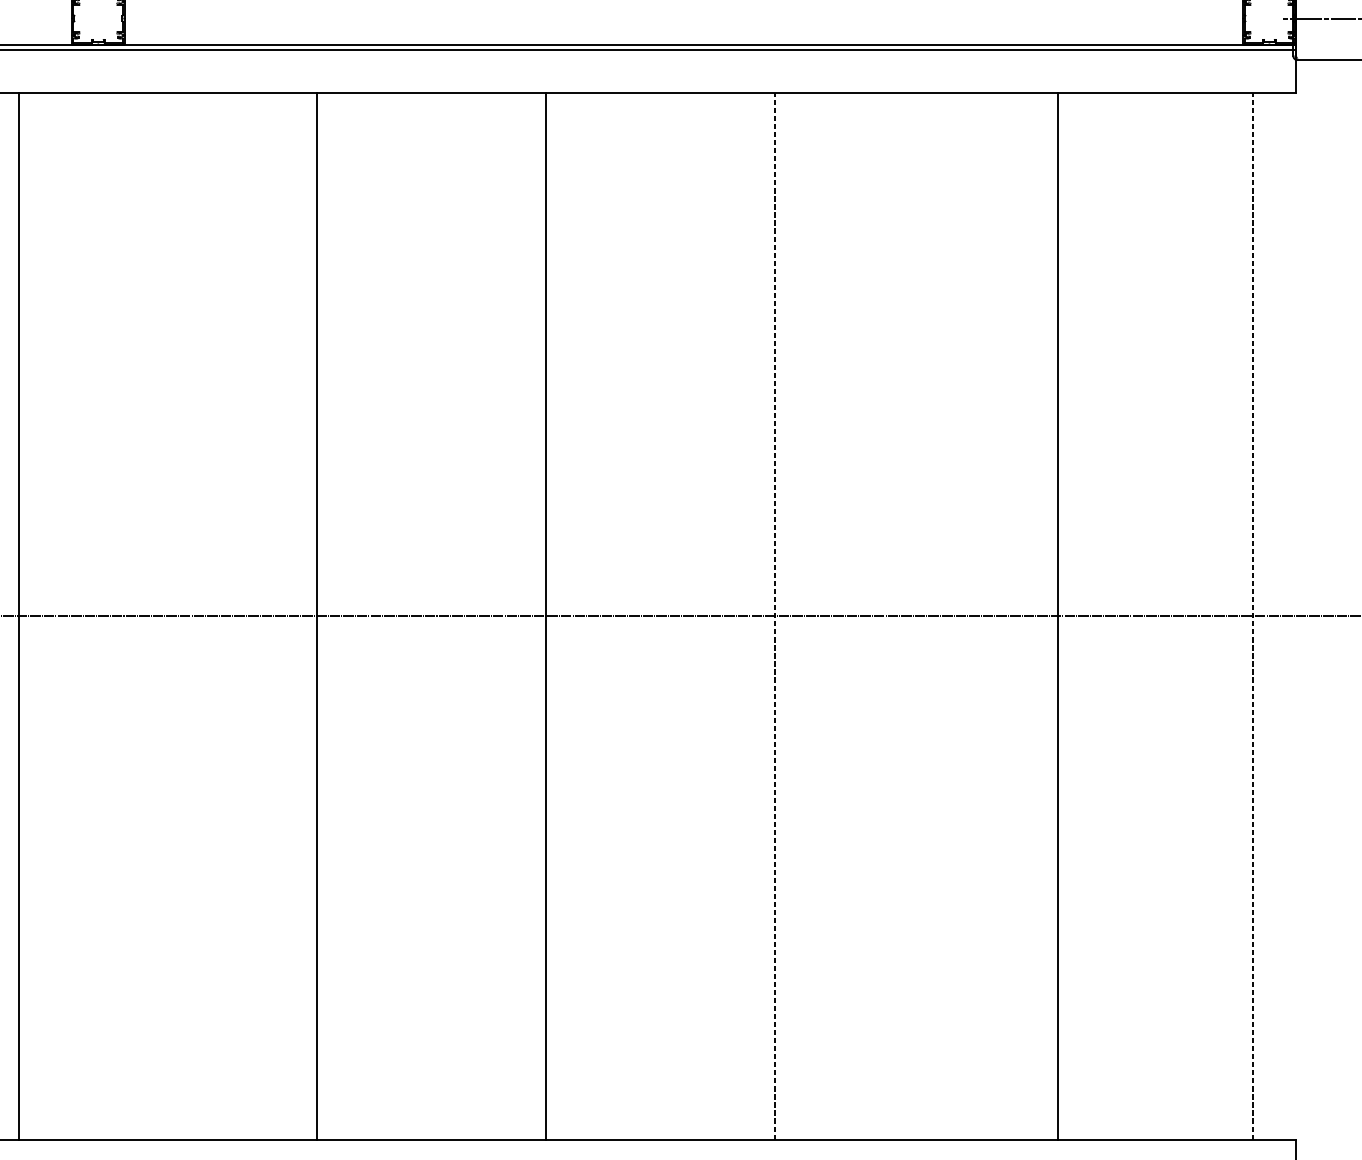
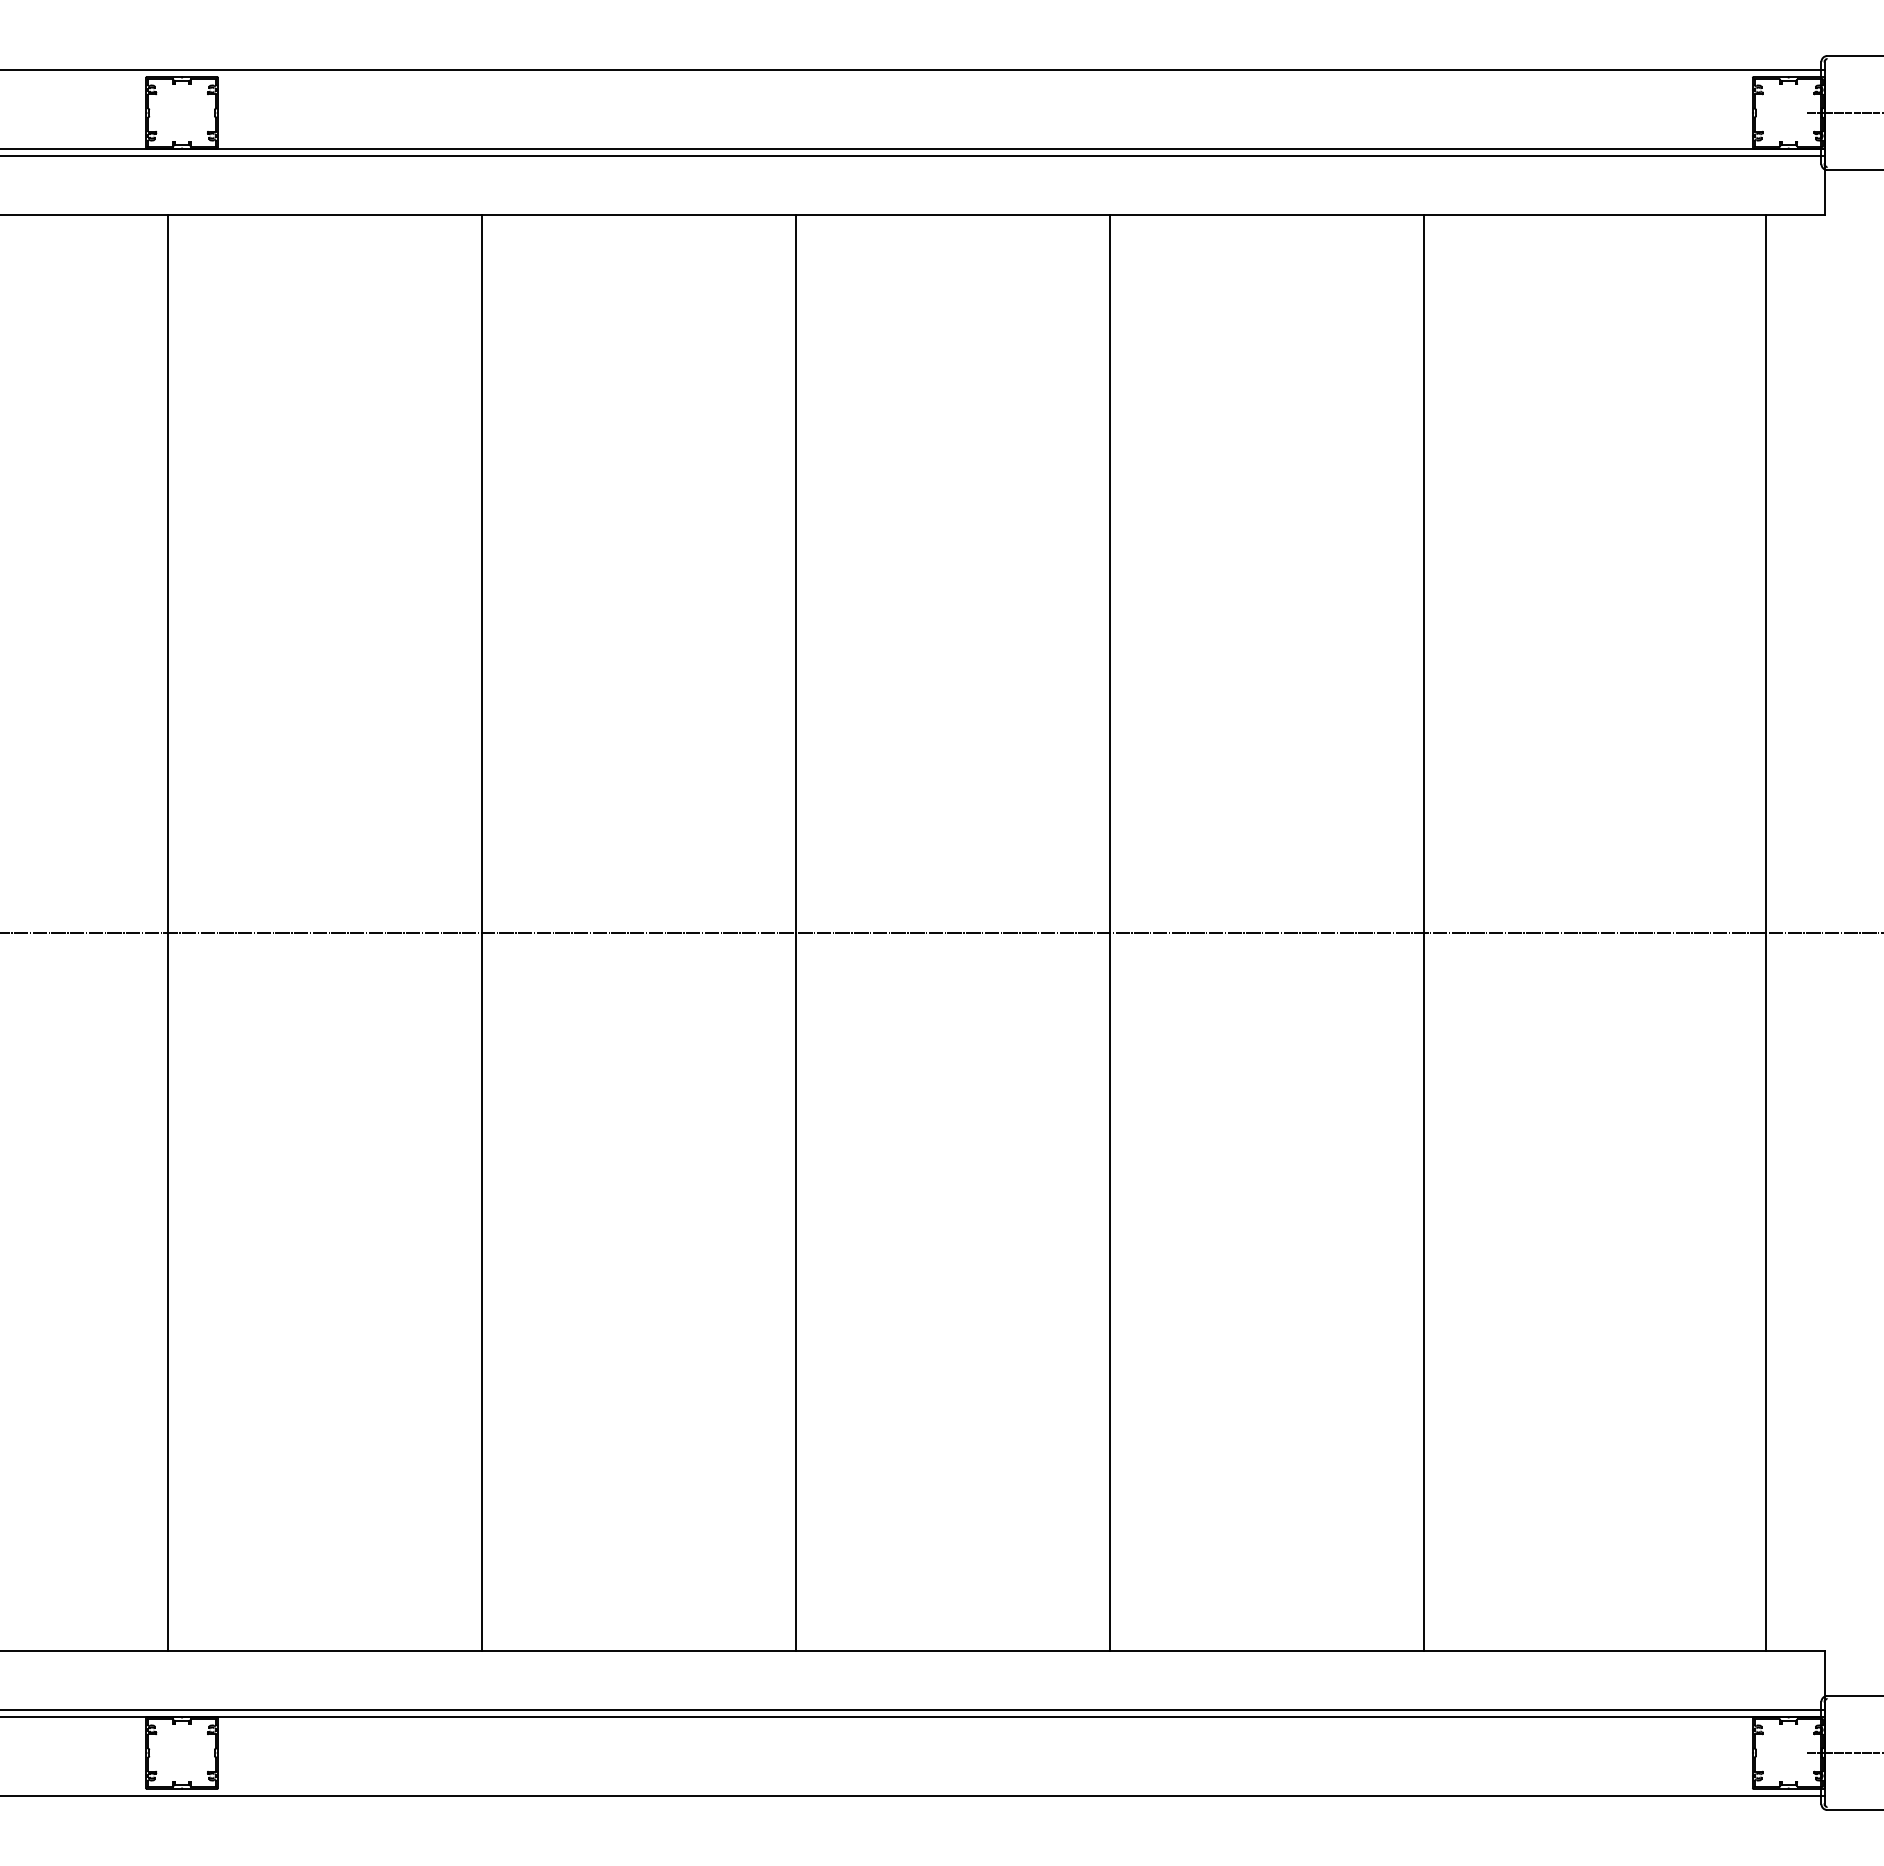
line: (775, 615) -> (1110, 932), dashed -> solid
line: (1253, 615) -> (1766, 932), dashed -> solid
line: (19, 616) -> (167, 933), moved
line: (1057, 616) -> (1424, 933), moved

